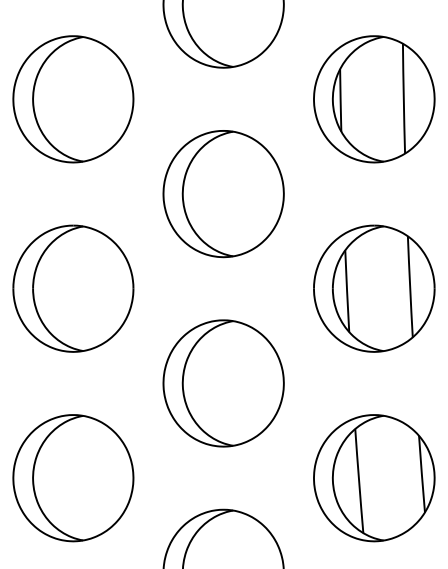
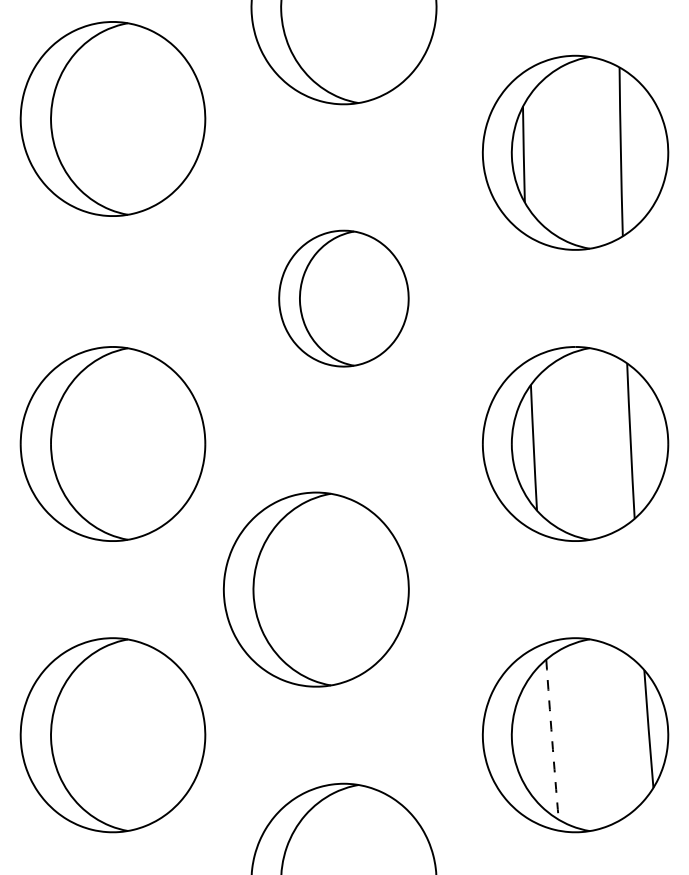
part: (73, 99) -> (113, 119), moved
part: (223, 194) -> (343, 299), size x0.7
part: (223, 383) -> (316, 589), moved
arc: (359, 481) -> (552, 740), solid -> dashed

